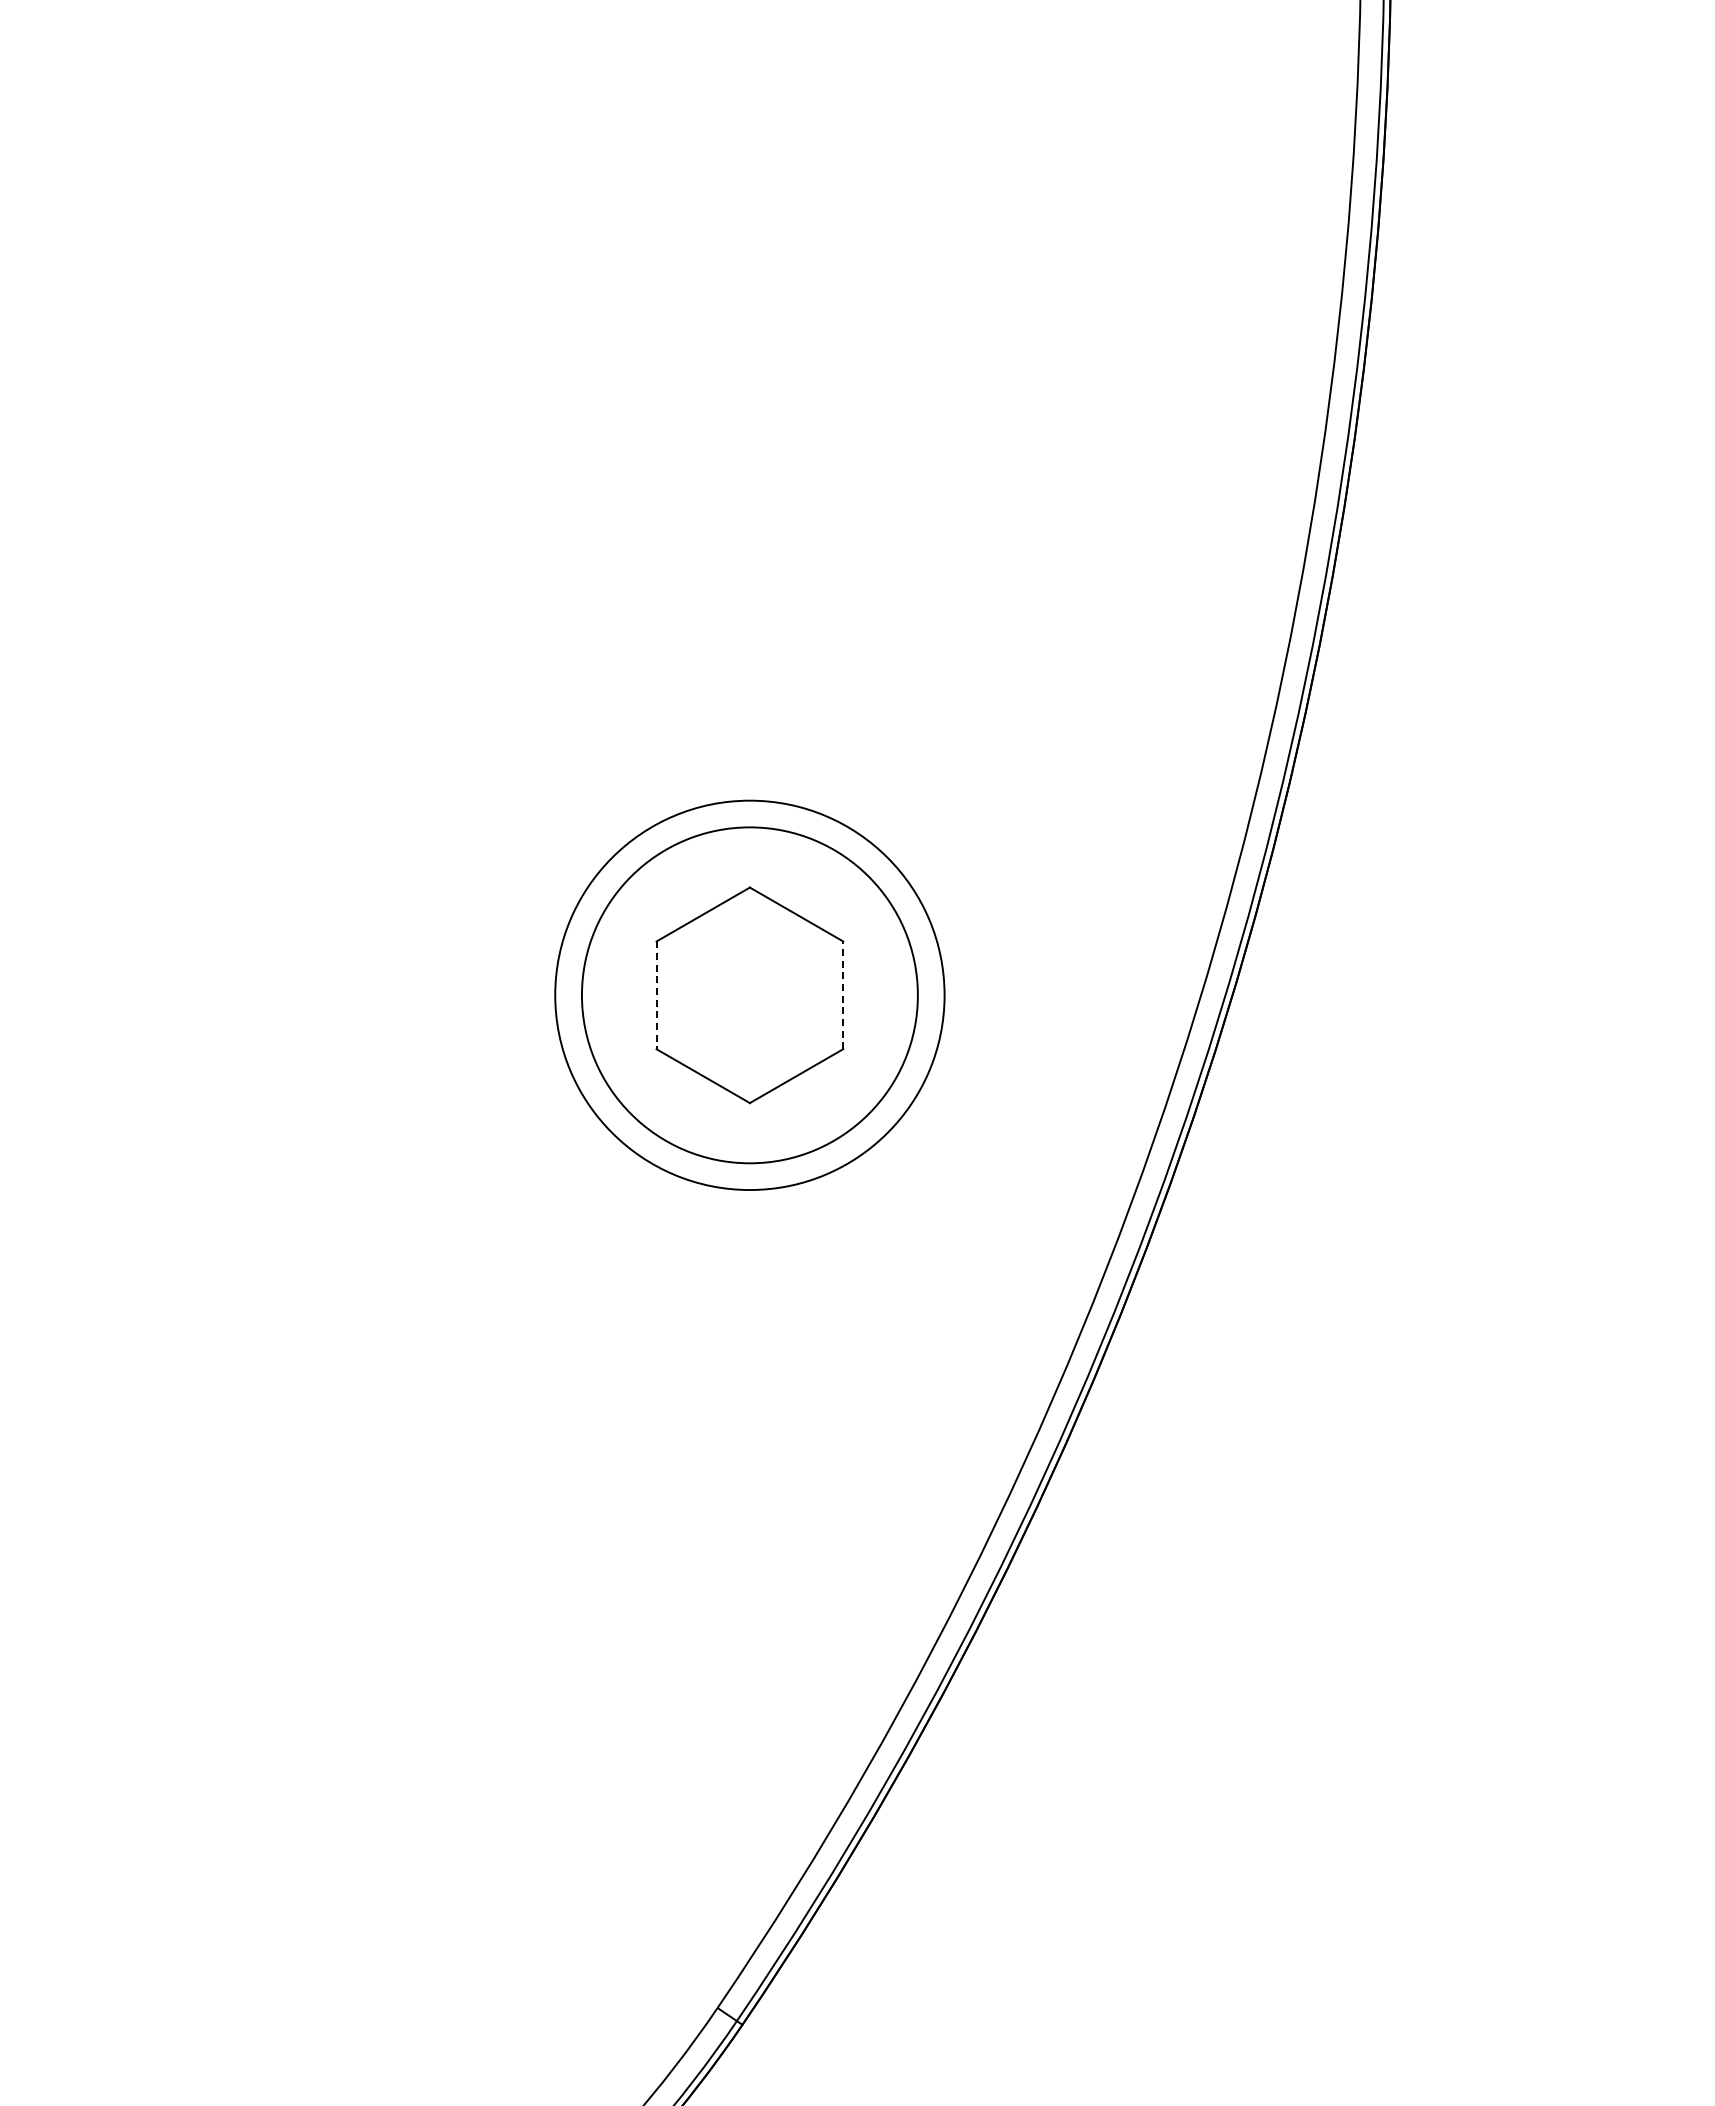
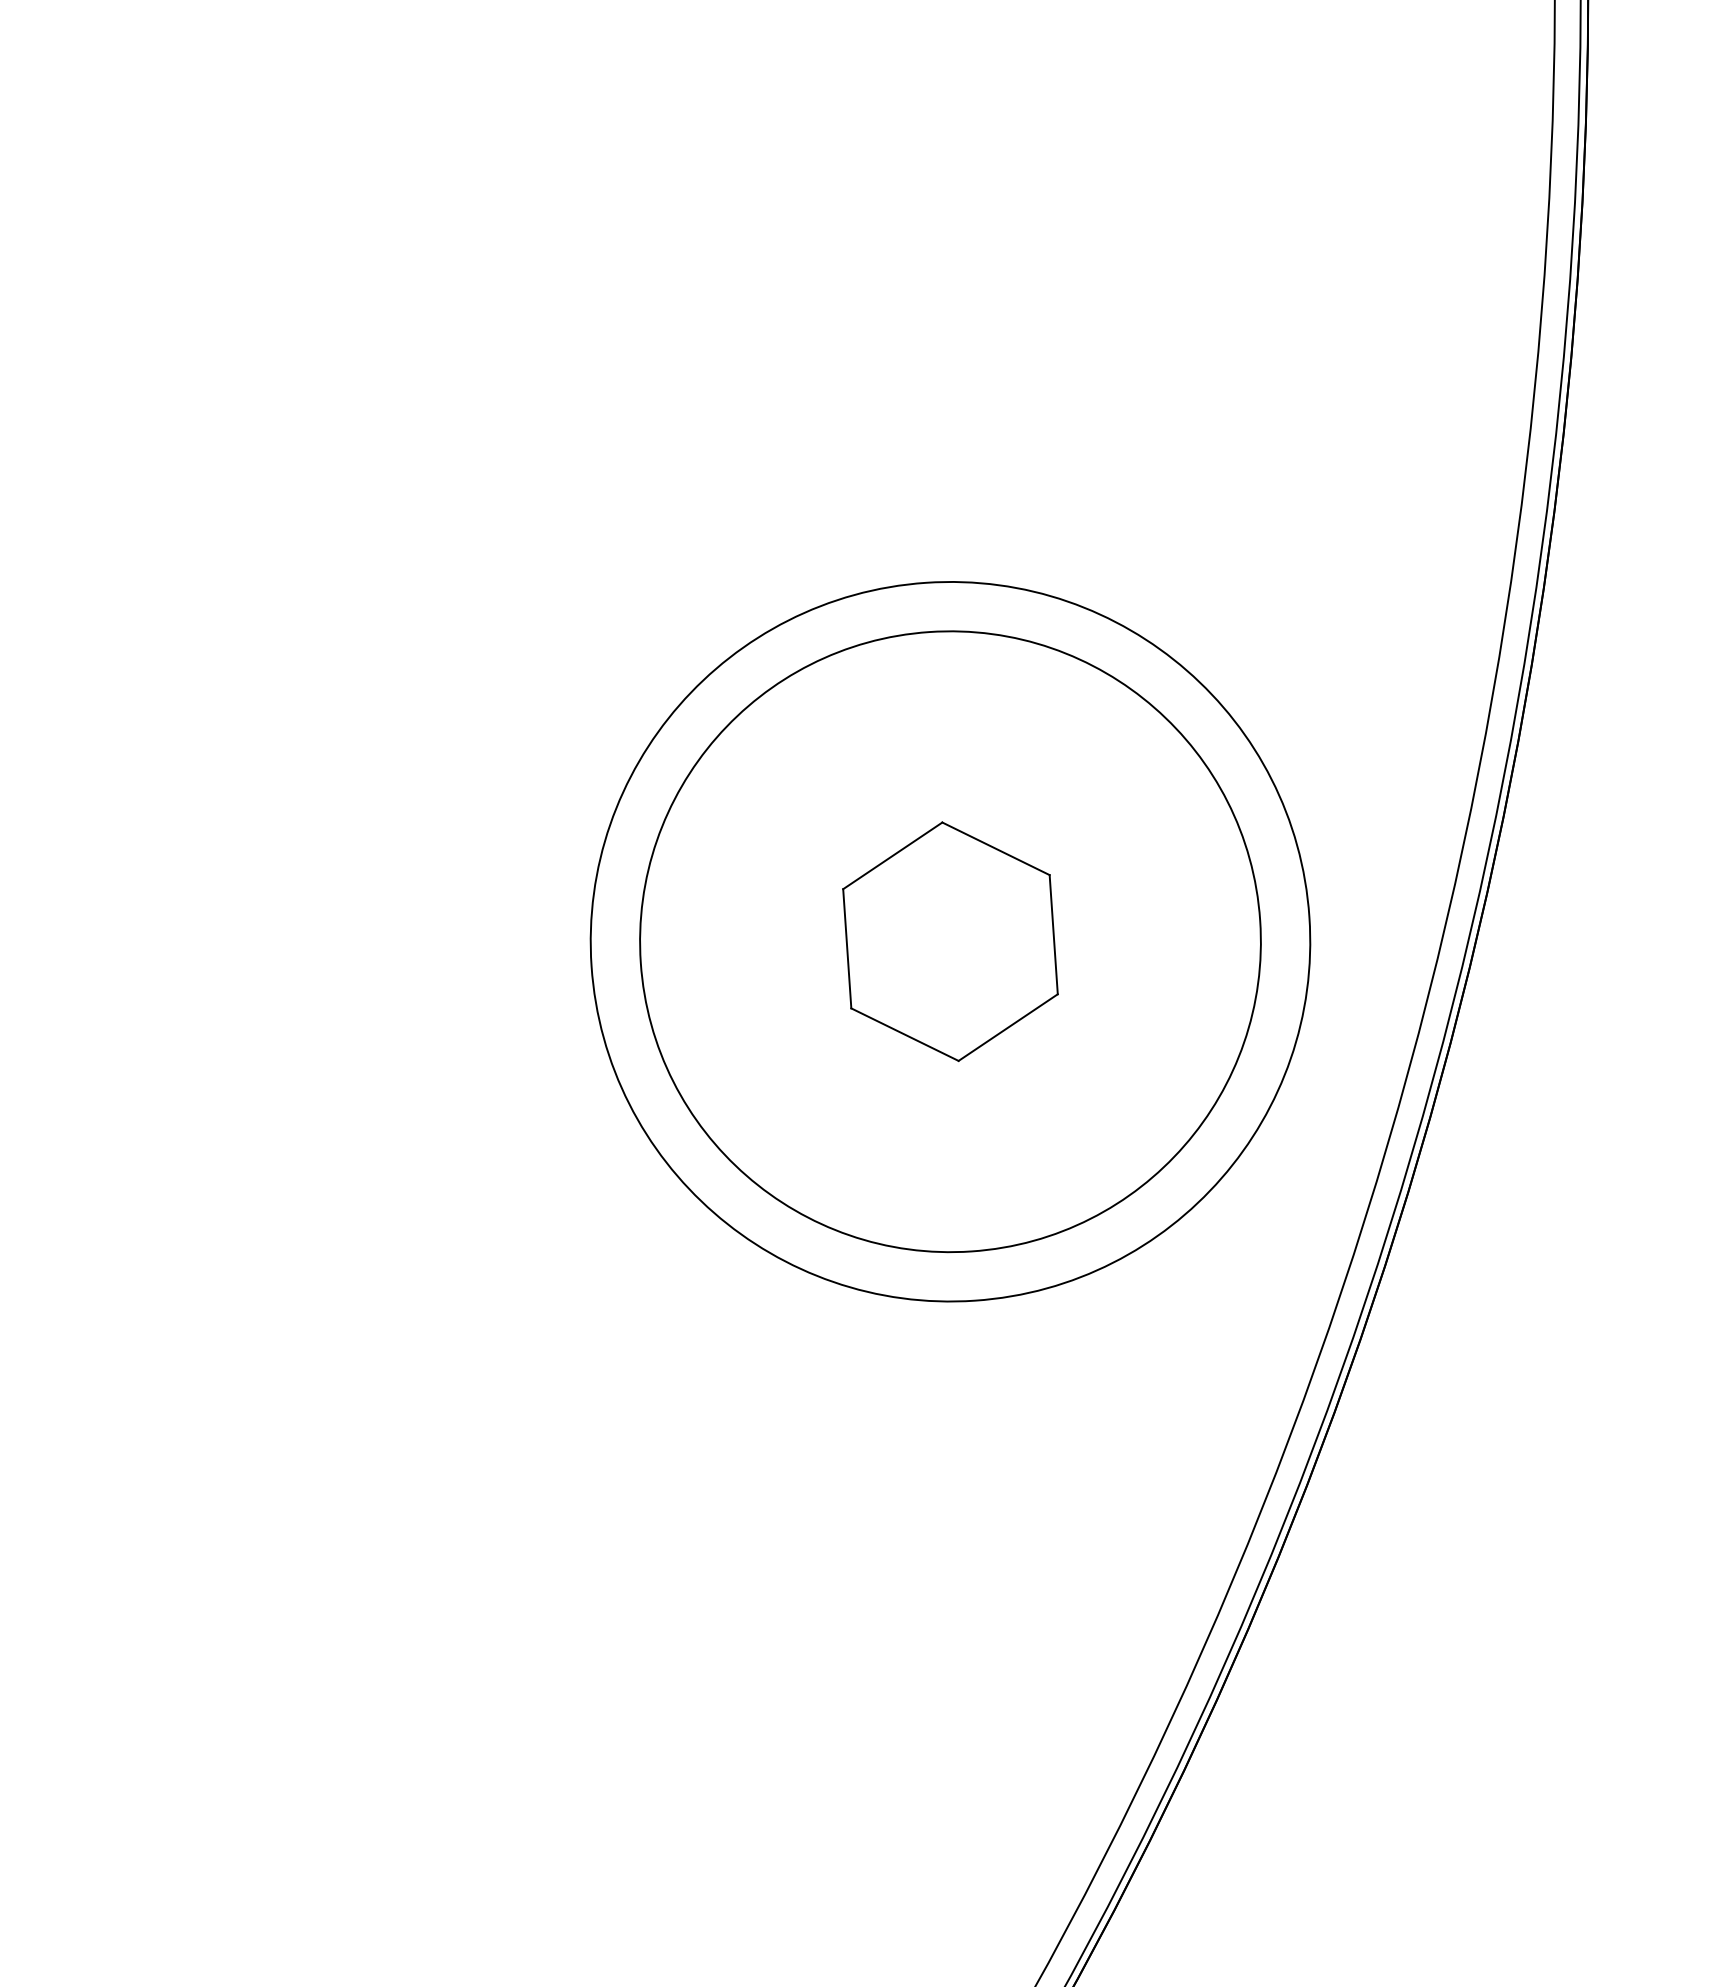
circle: (749, 994) -> (949, 940), size x1.67
line: (656, 995) -> (847, 948), dashed -> solid
circle: (749, 995) -> (950, 941), size x1.67
line: (843, 995) -> (1054, 934), dashed -> solid

